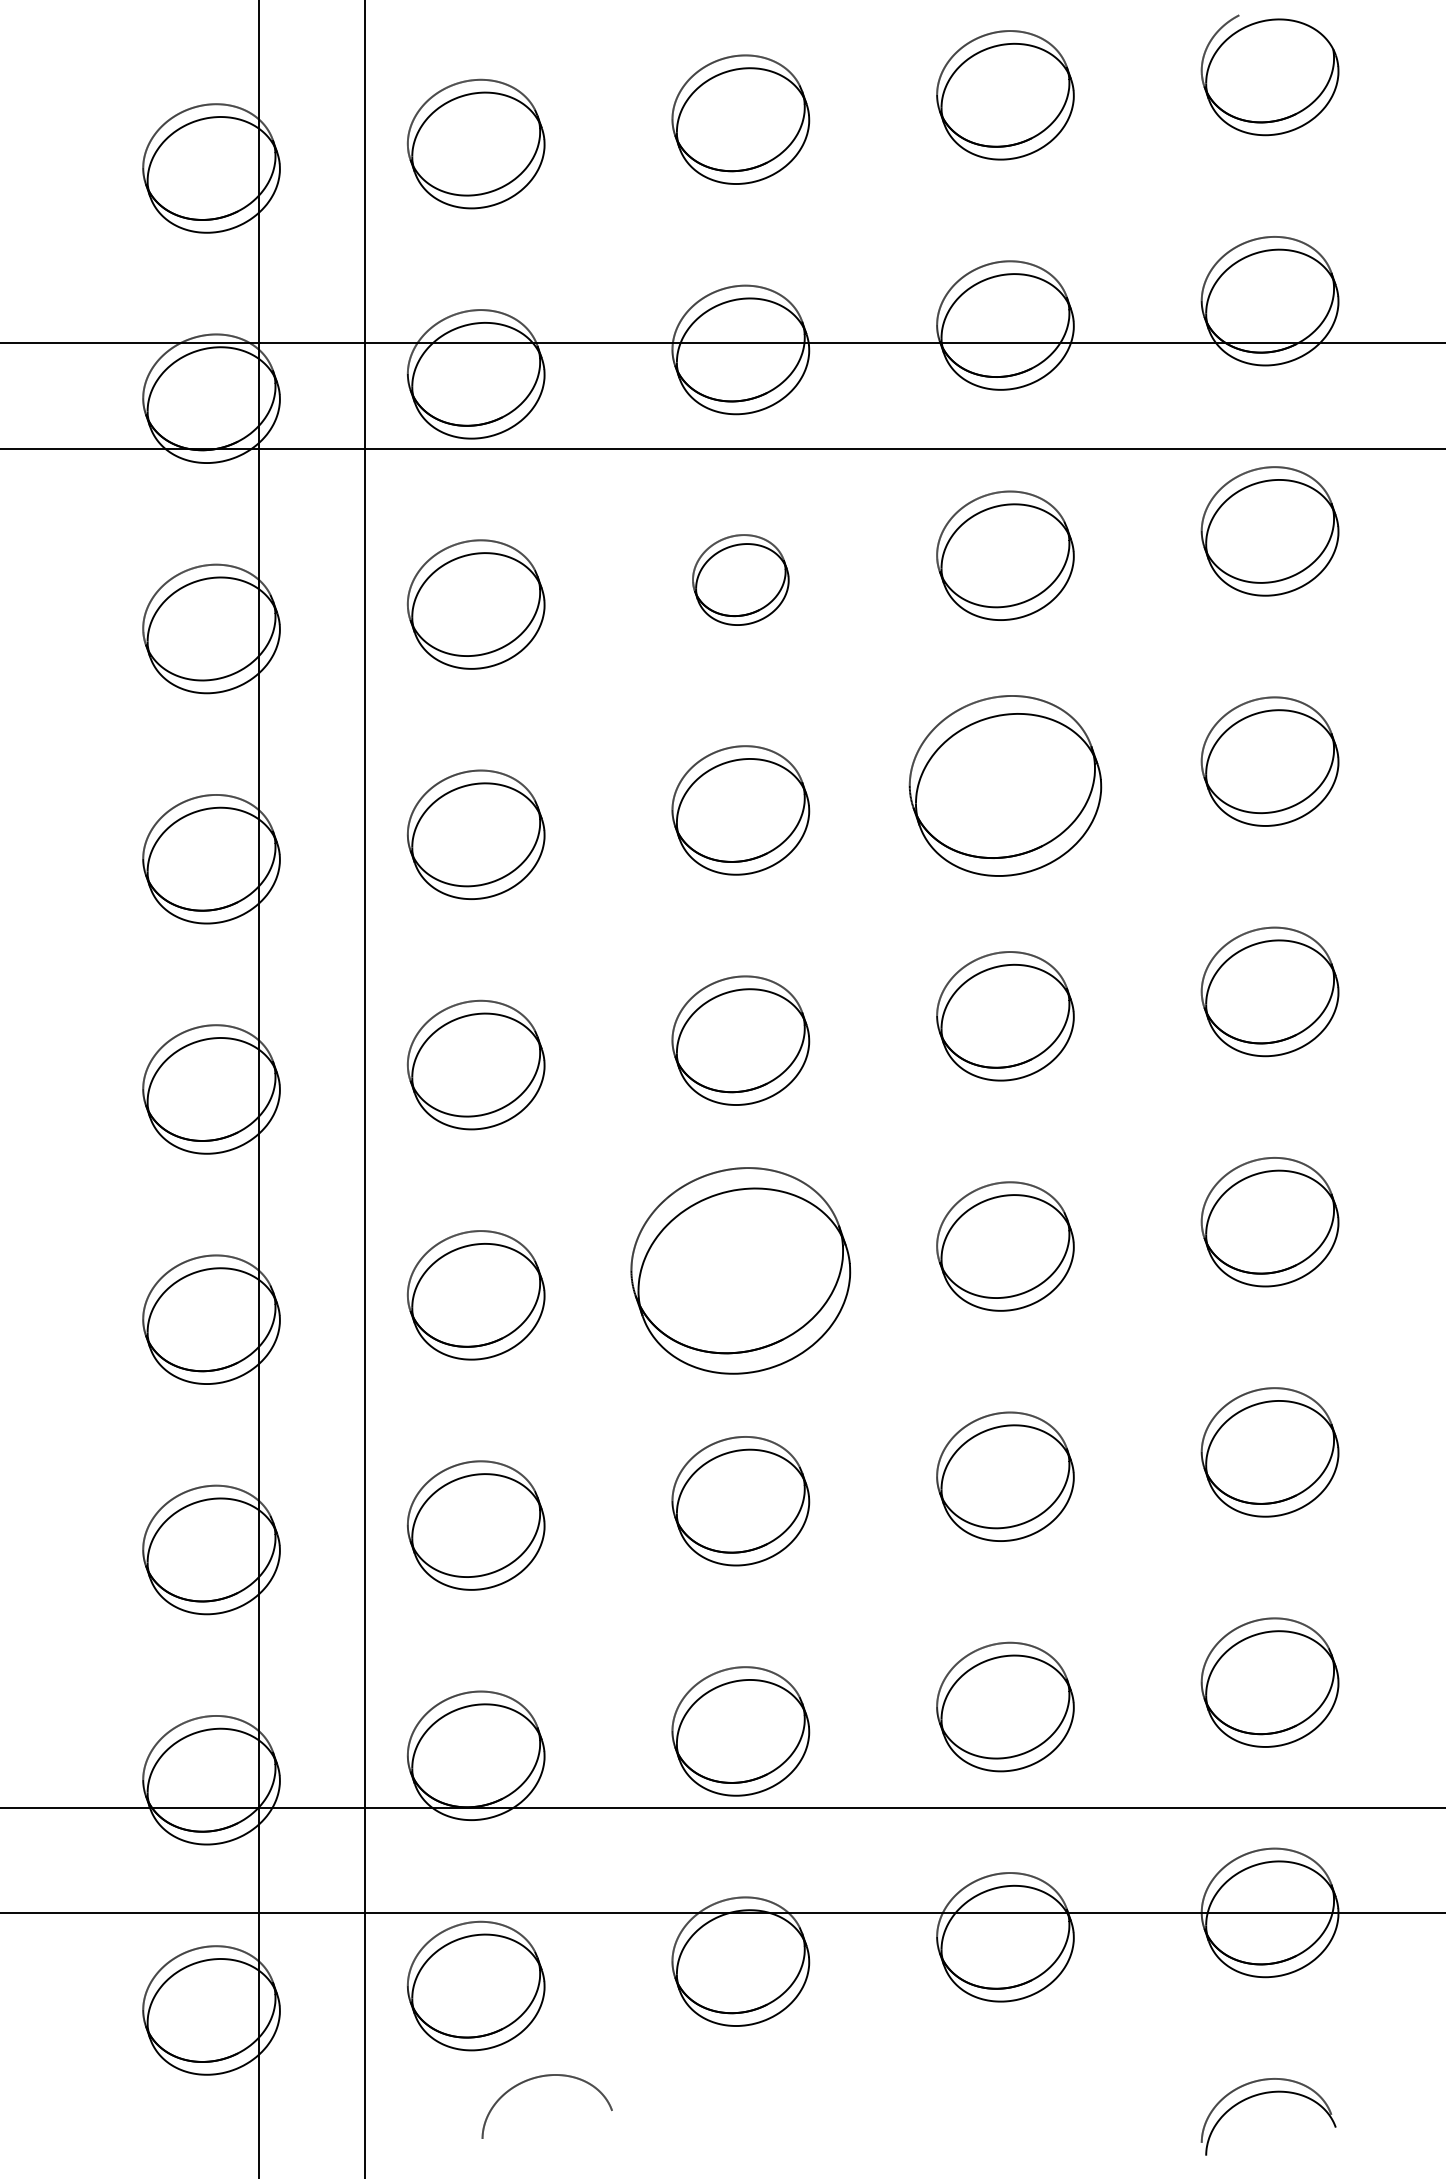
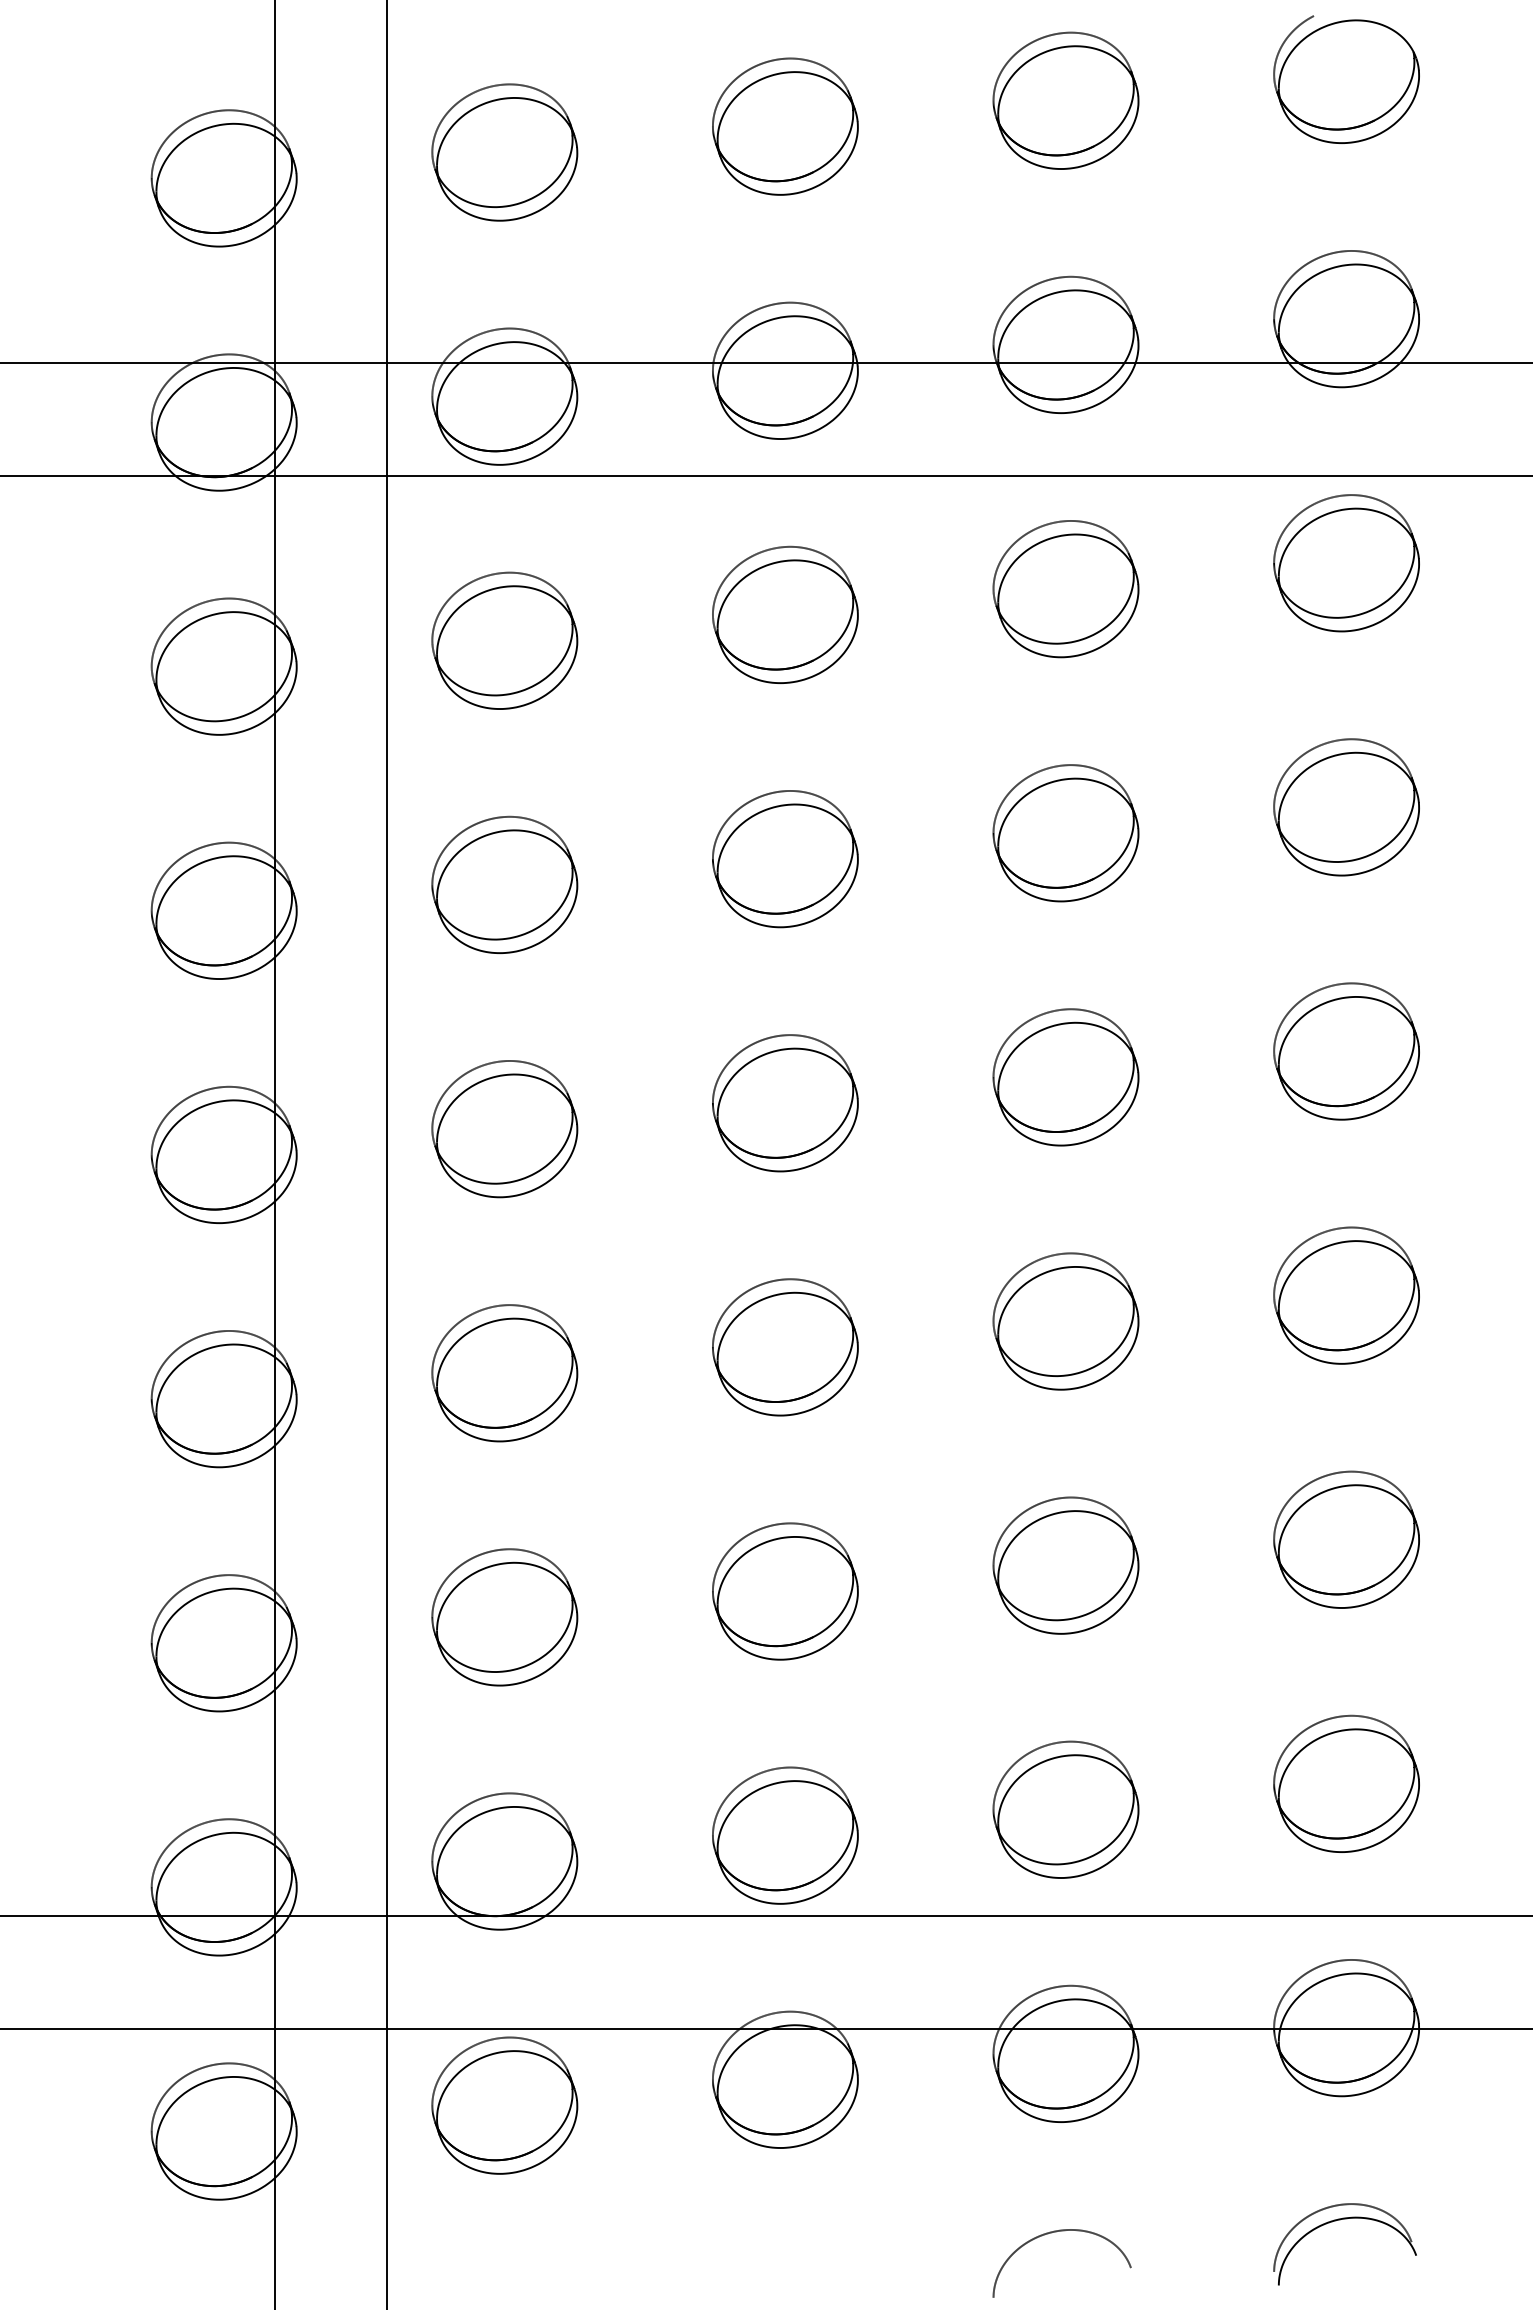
part: (740, 579) -> (785, 614), size x1.43
part: (1004, 786) -> (1065, 833), size x0.71
part: (740, 1271) -> (785, 1347), size x0.62
curve: (541, 2077) -> (1056, 2232), moved

